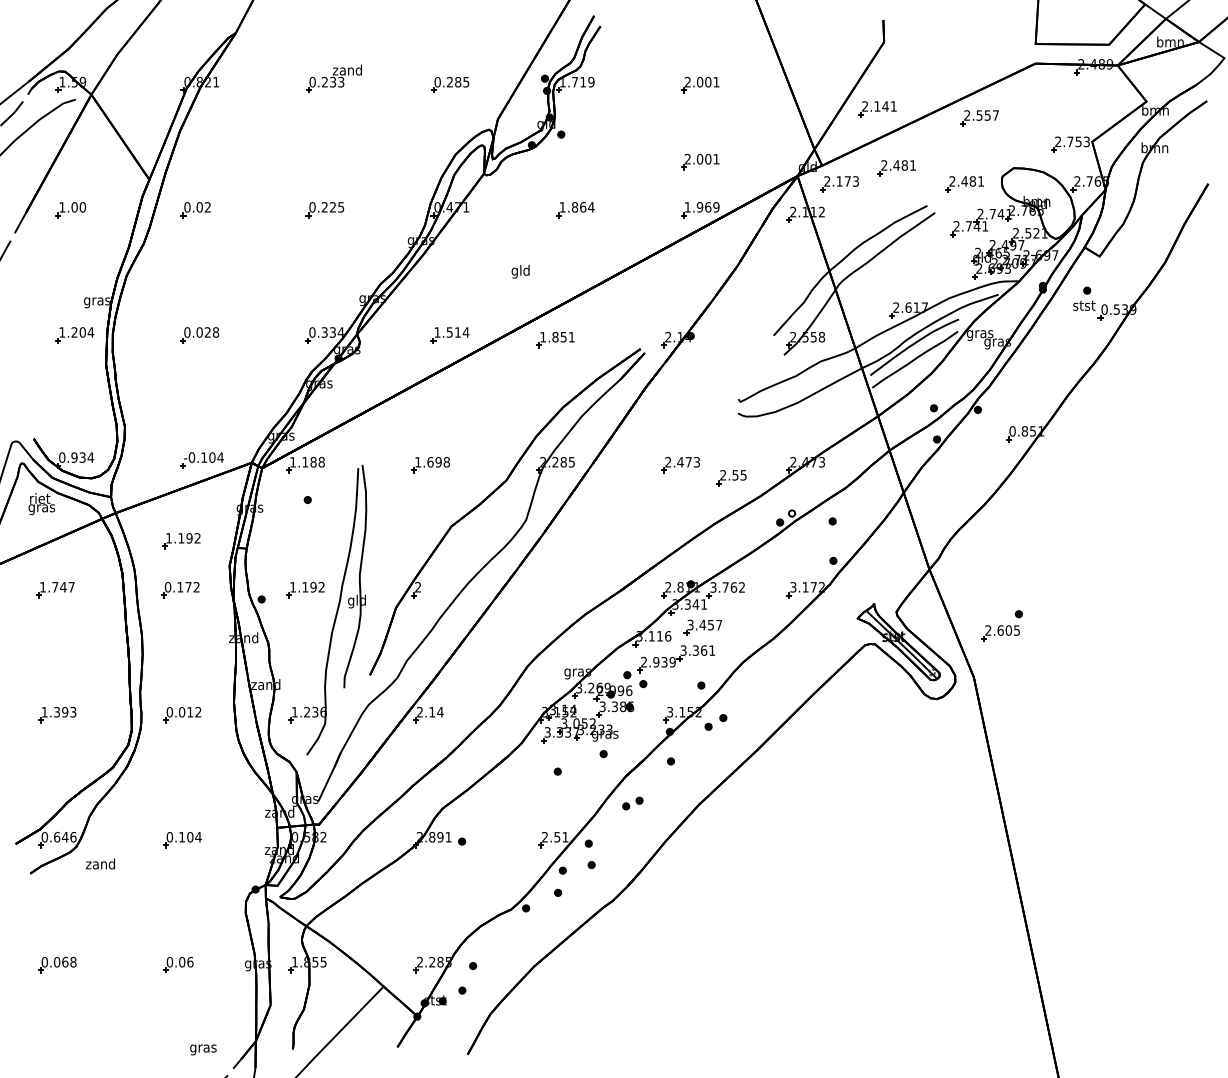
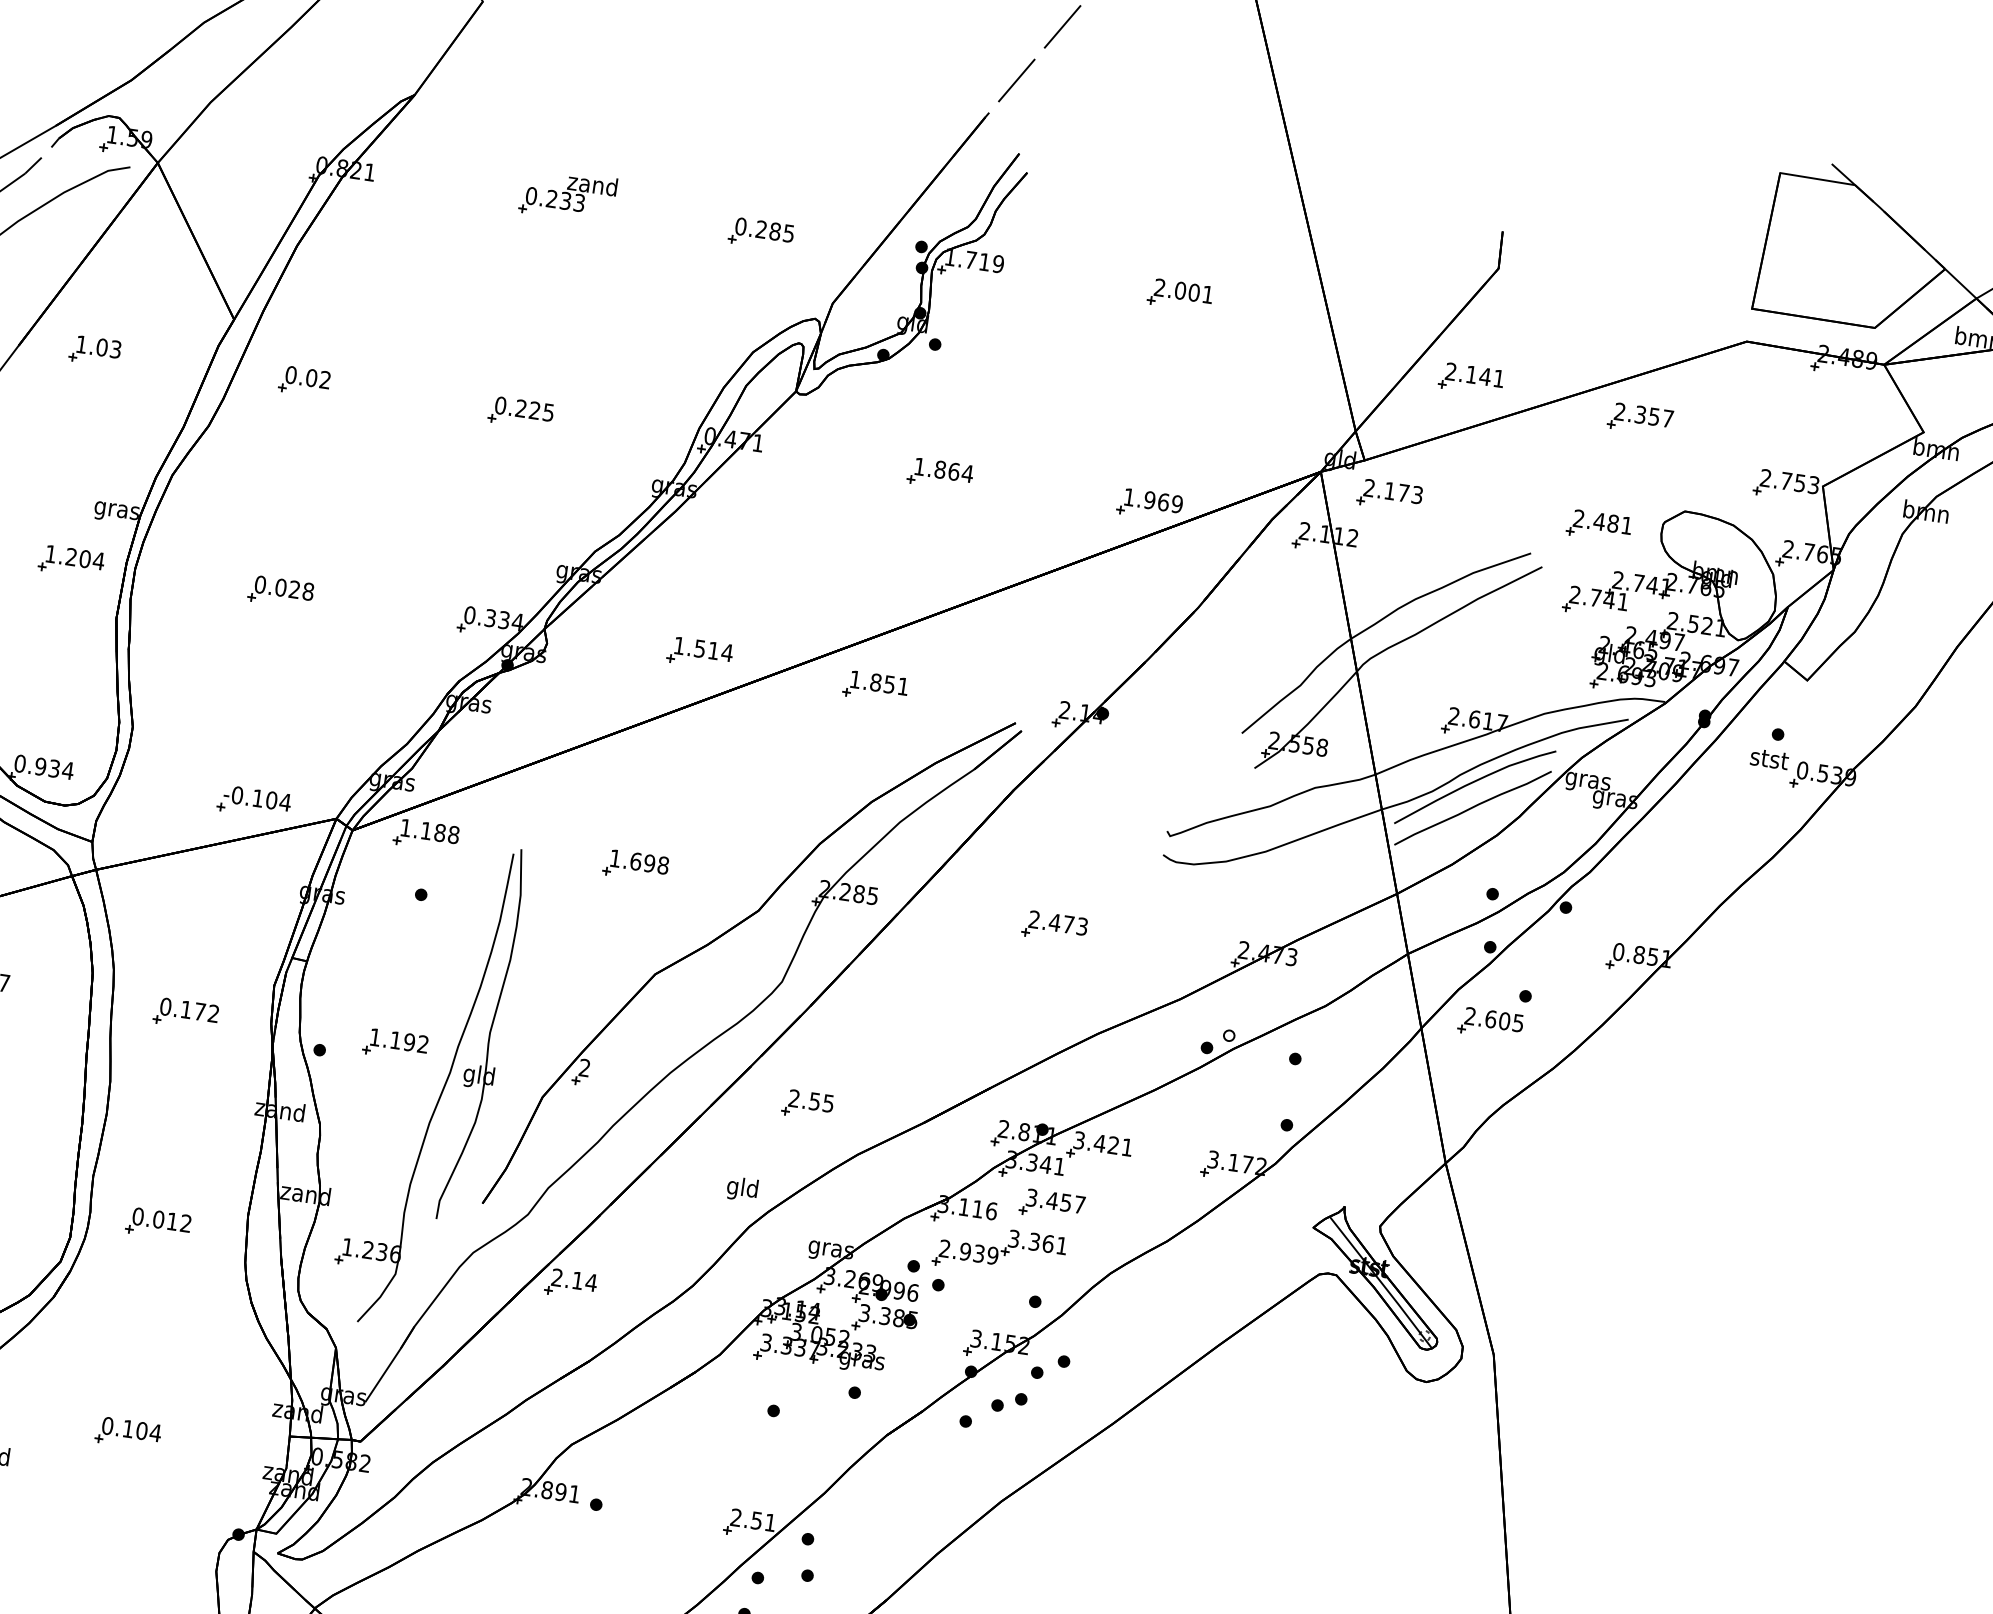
text: (979, 114) -> (1640, 413), 2.557 -> 2.357
part: (700, 161) -> (1161, 423), removed
part: (896, 168) -> (1488, 483), removed
text: (82, 207) -> (115, 349), 1.00 -> 1.03
text: (520, 271) -> (742, 1188), moved
part: (731, 478) -> (807, 1105), moved
part: (181, 541) -> (199, 933), removed
text: (733, 587) -> (1112, 1145), 3.762 -> 3.421
part: (1001, 625) -> (1493, 1010), moved
part: (632, 803) -> (1008, 1402), moved

